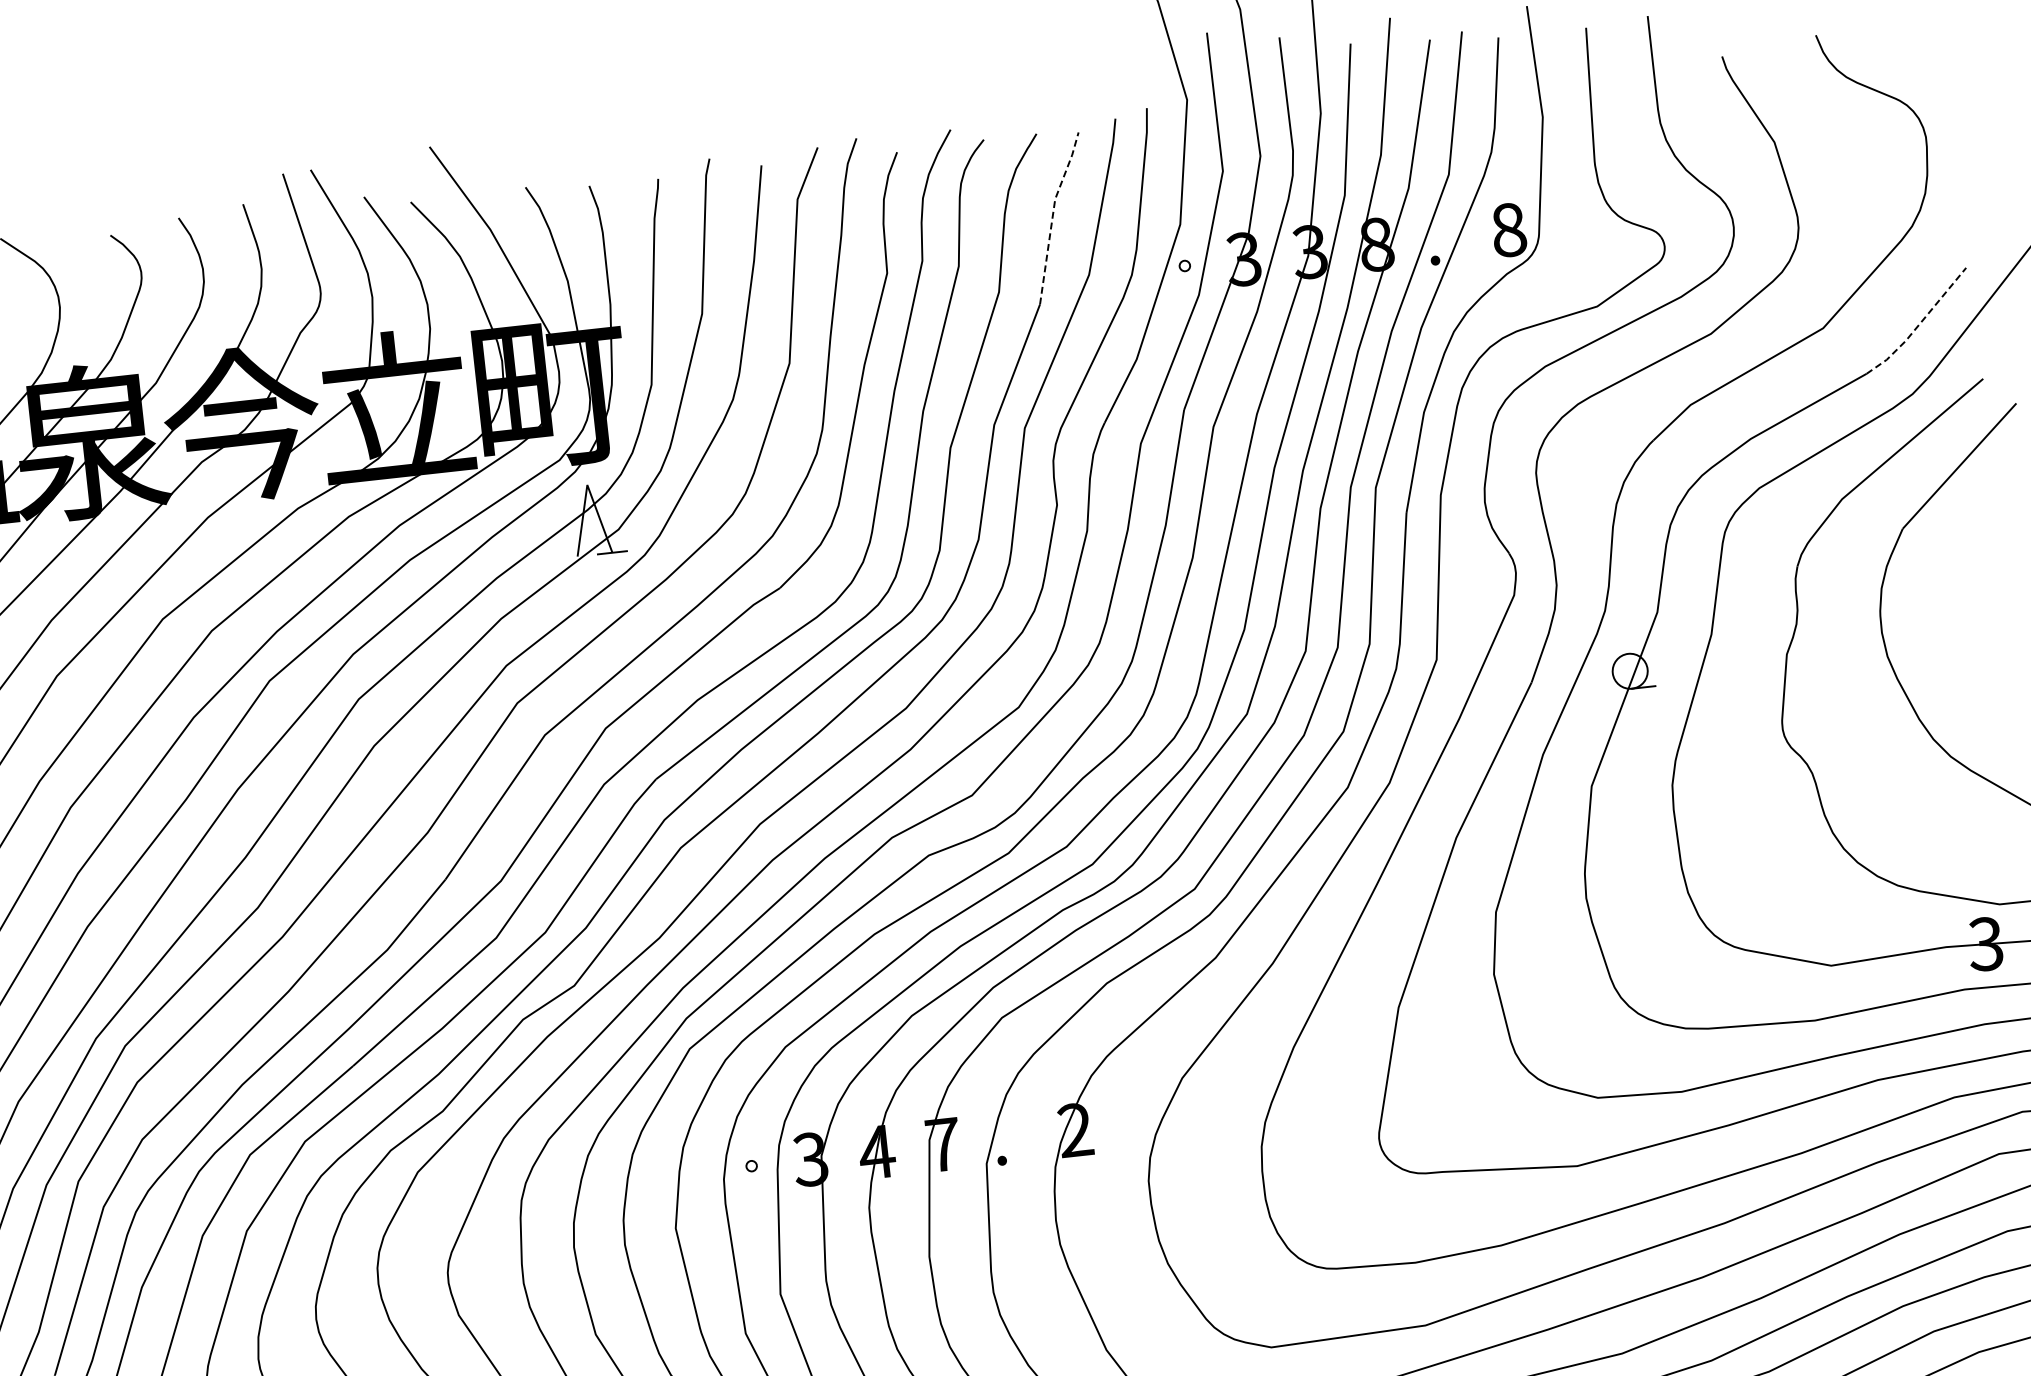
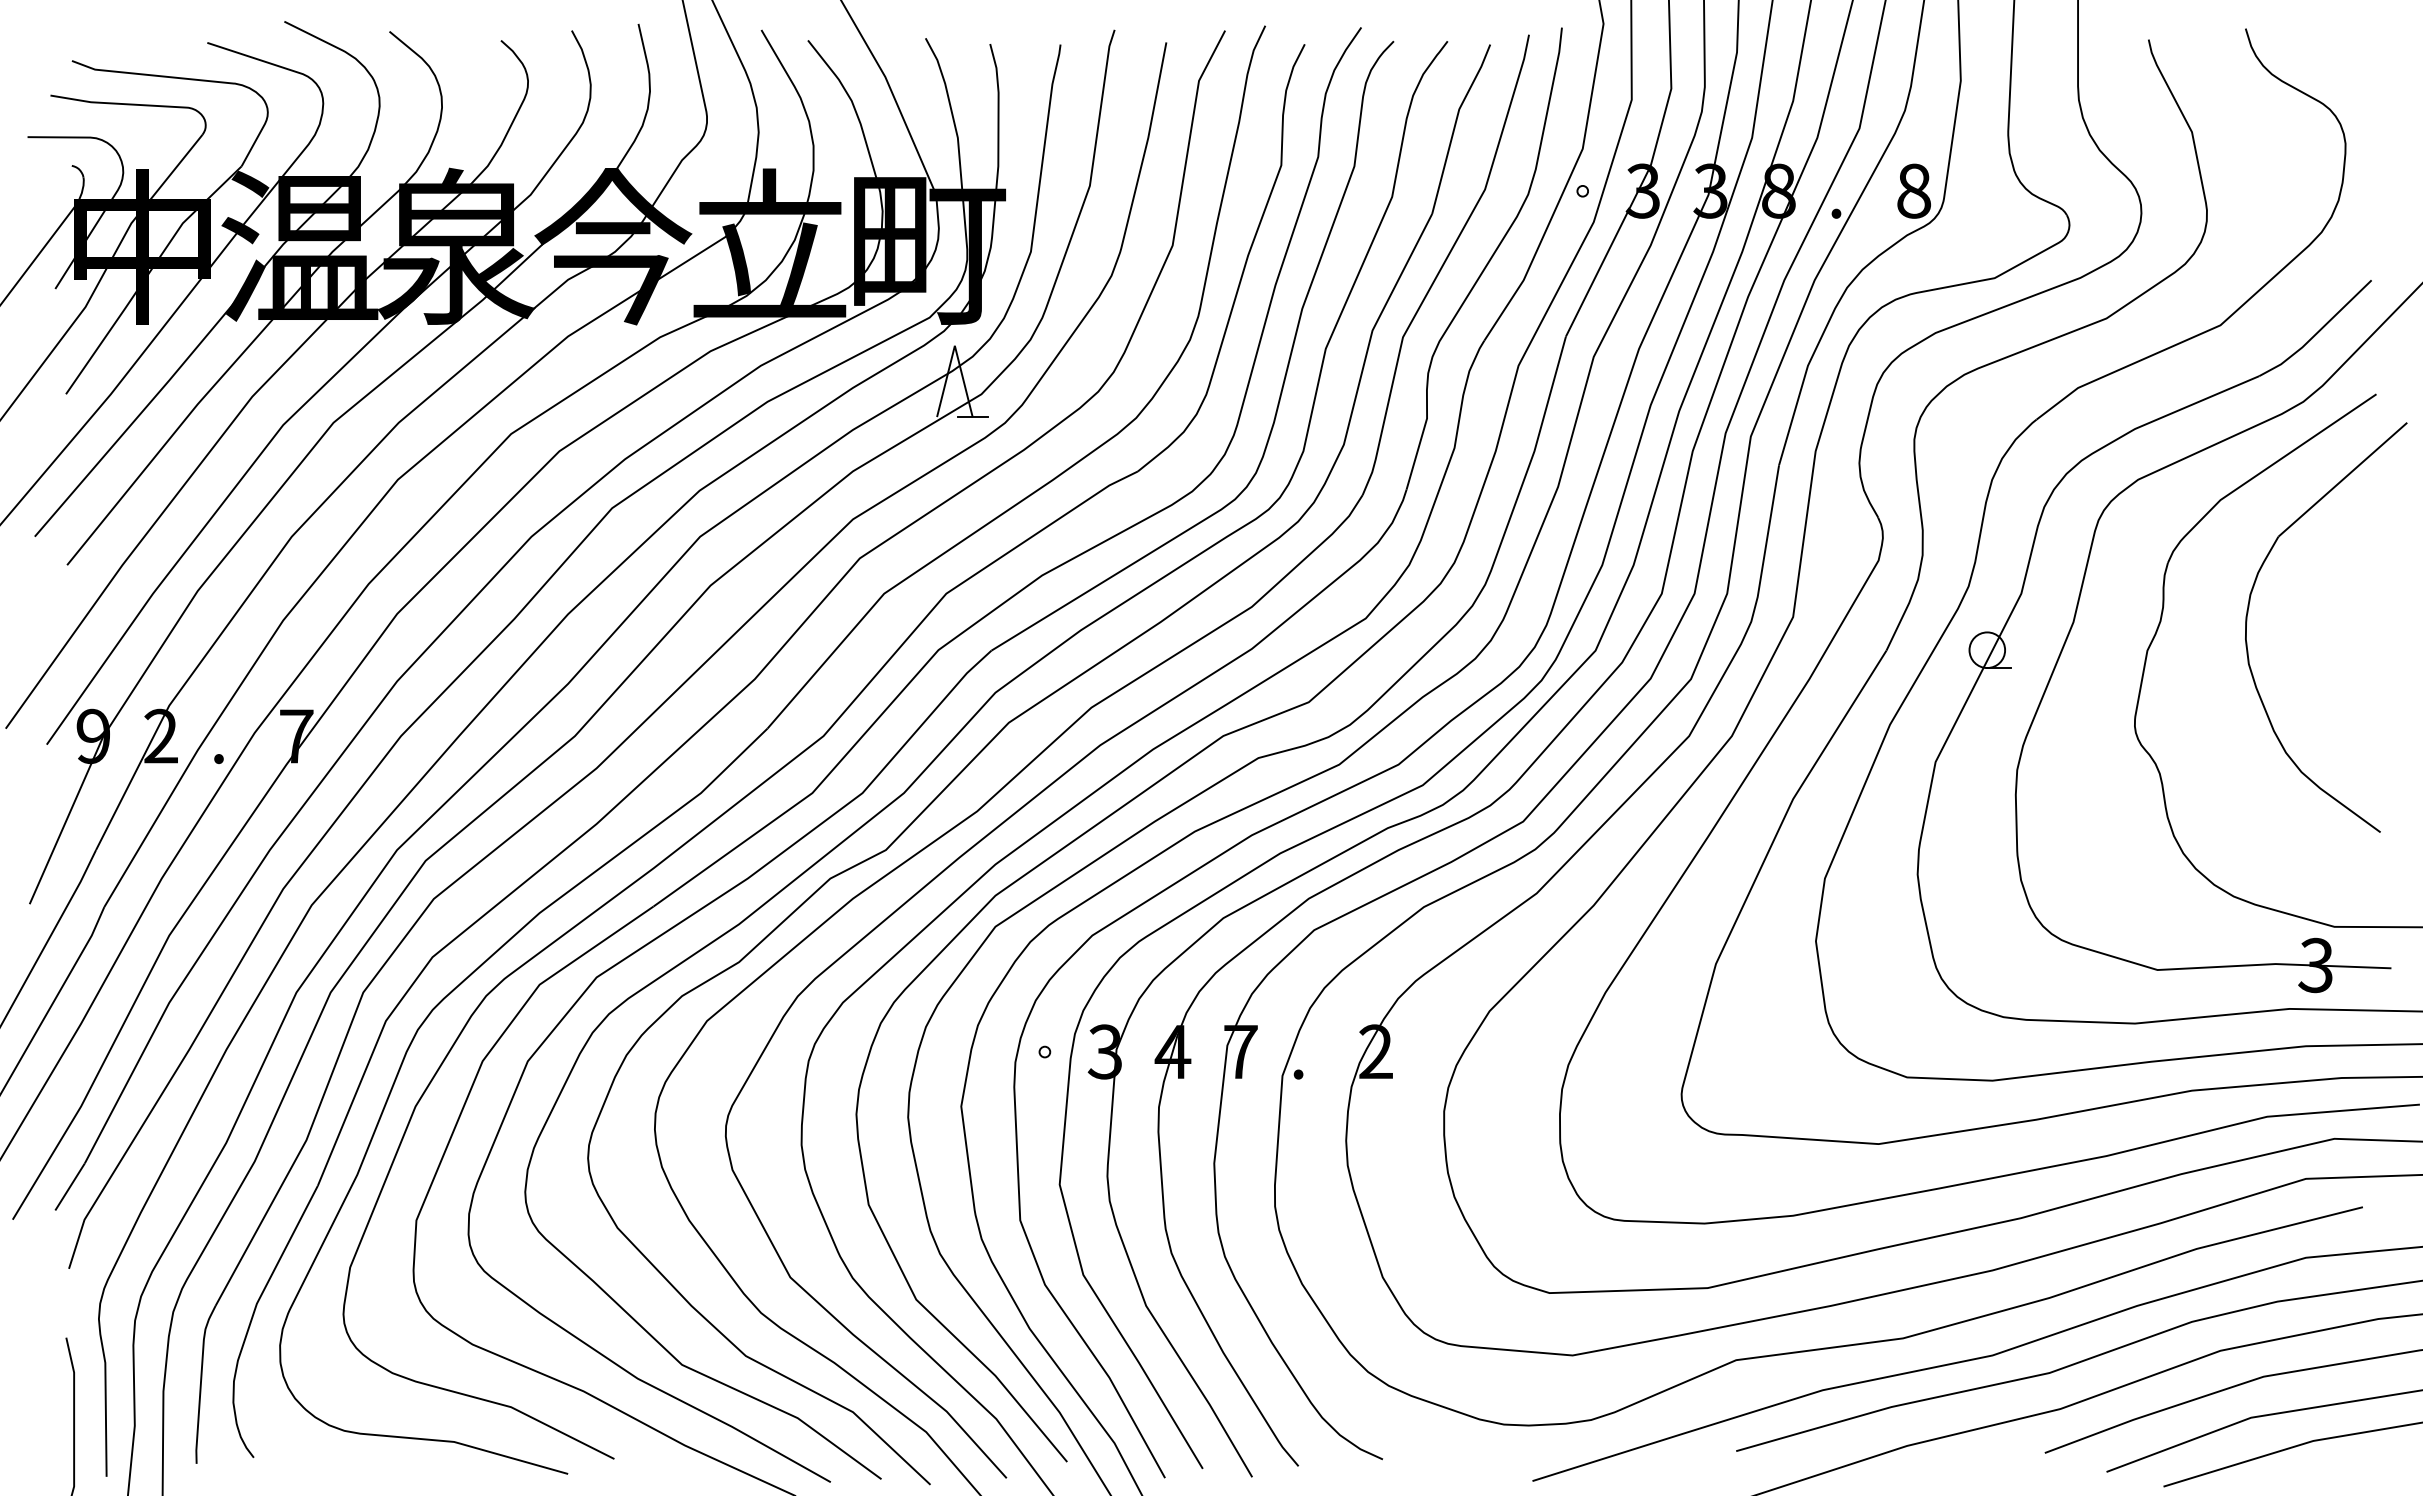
line: (1053, 215) -> (1455, 125), dashed -> solid
line: (1918, 324) -> (2317, 332), dashed -> solid

